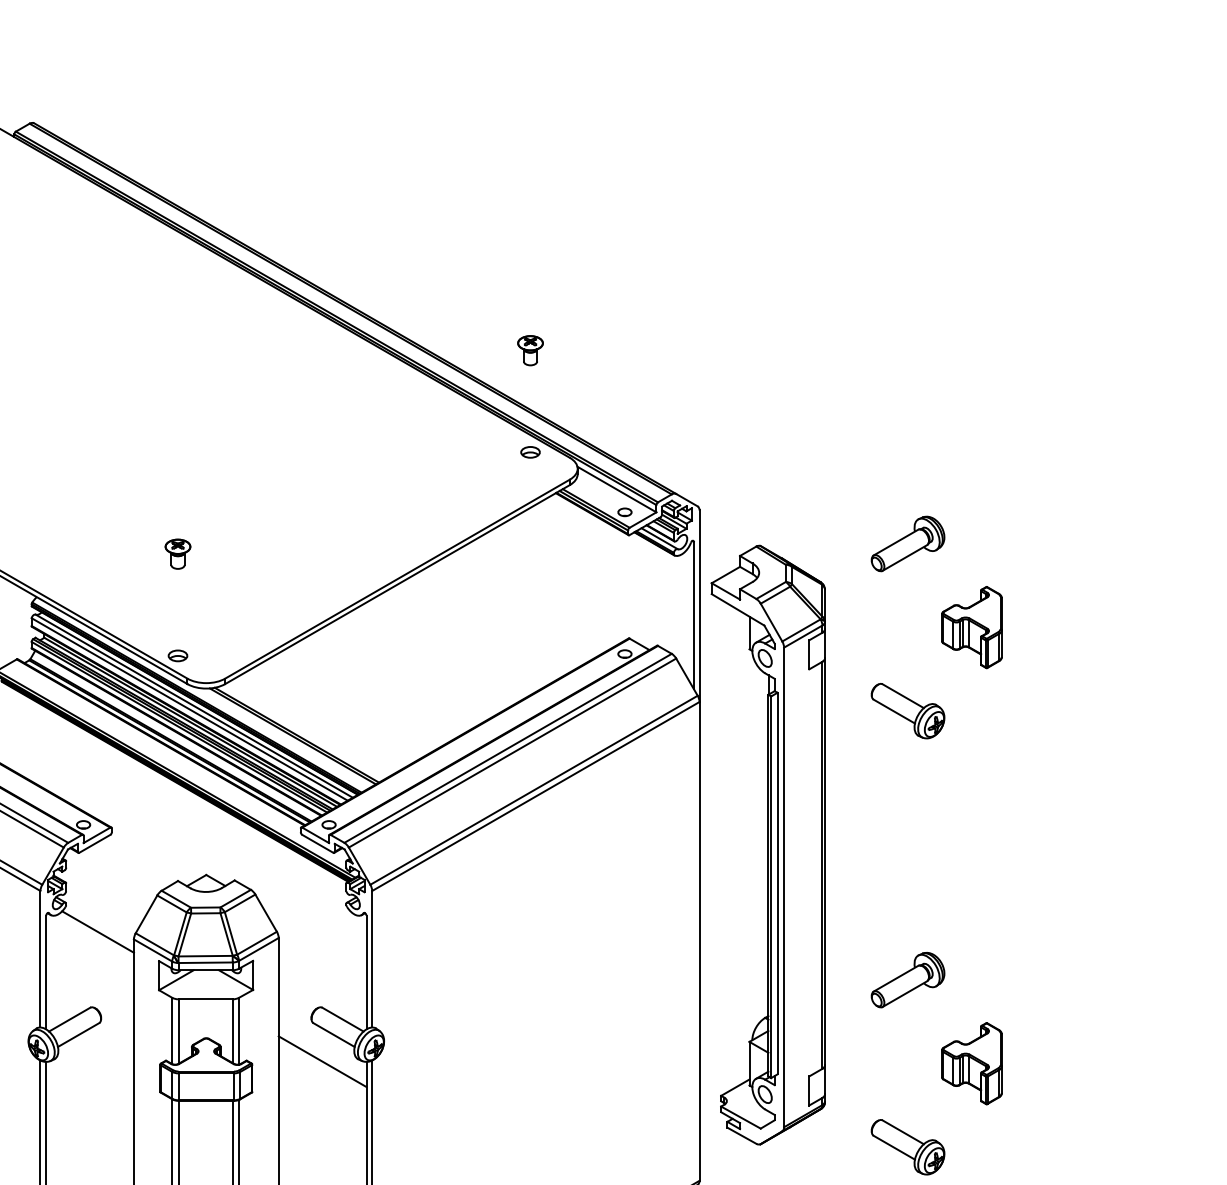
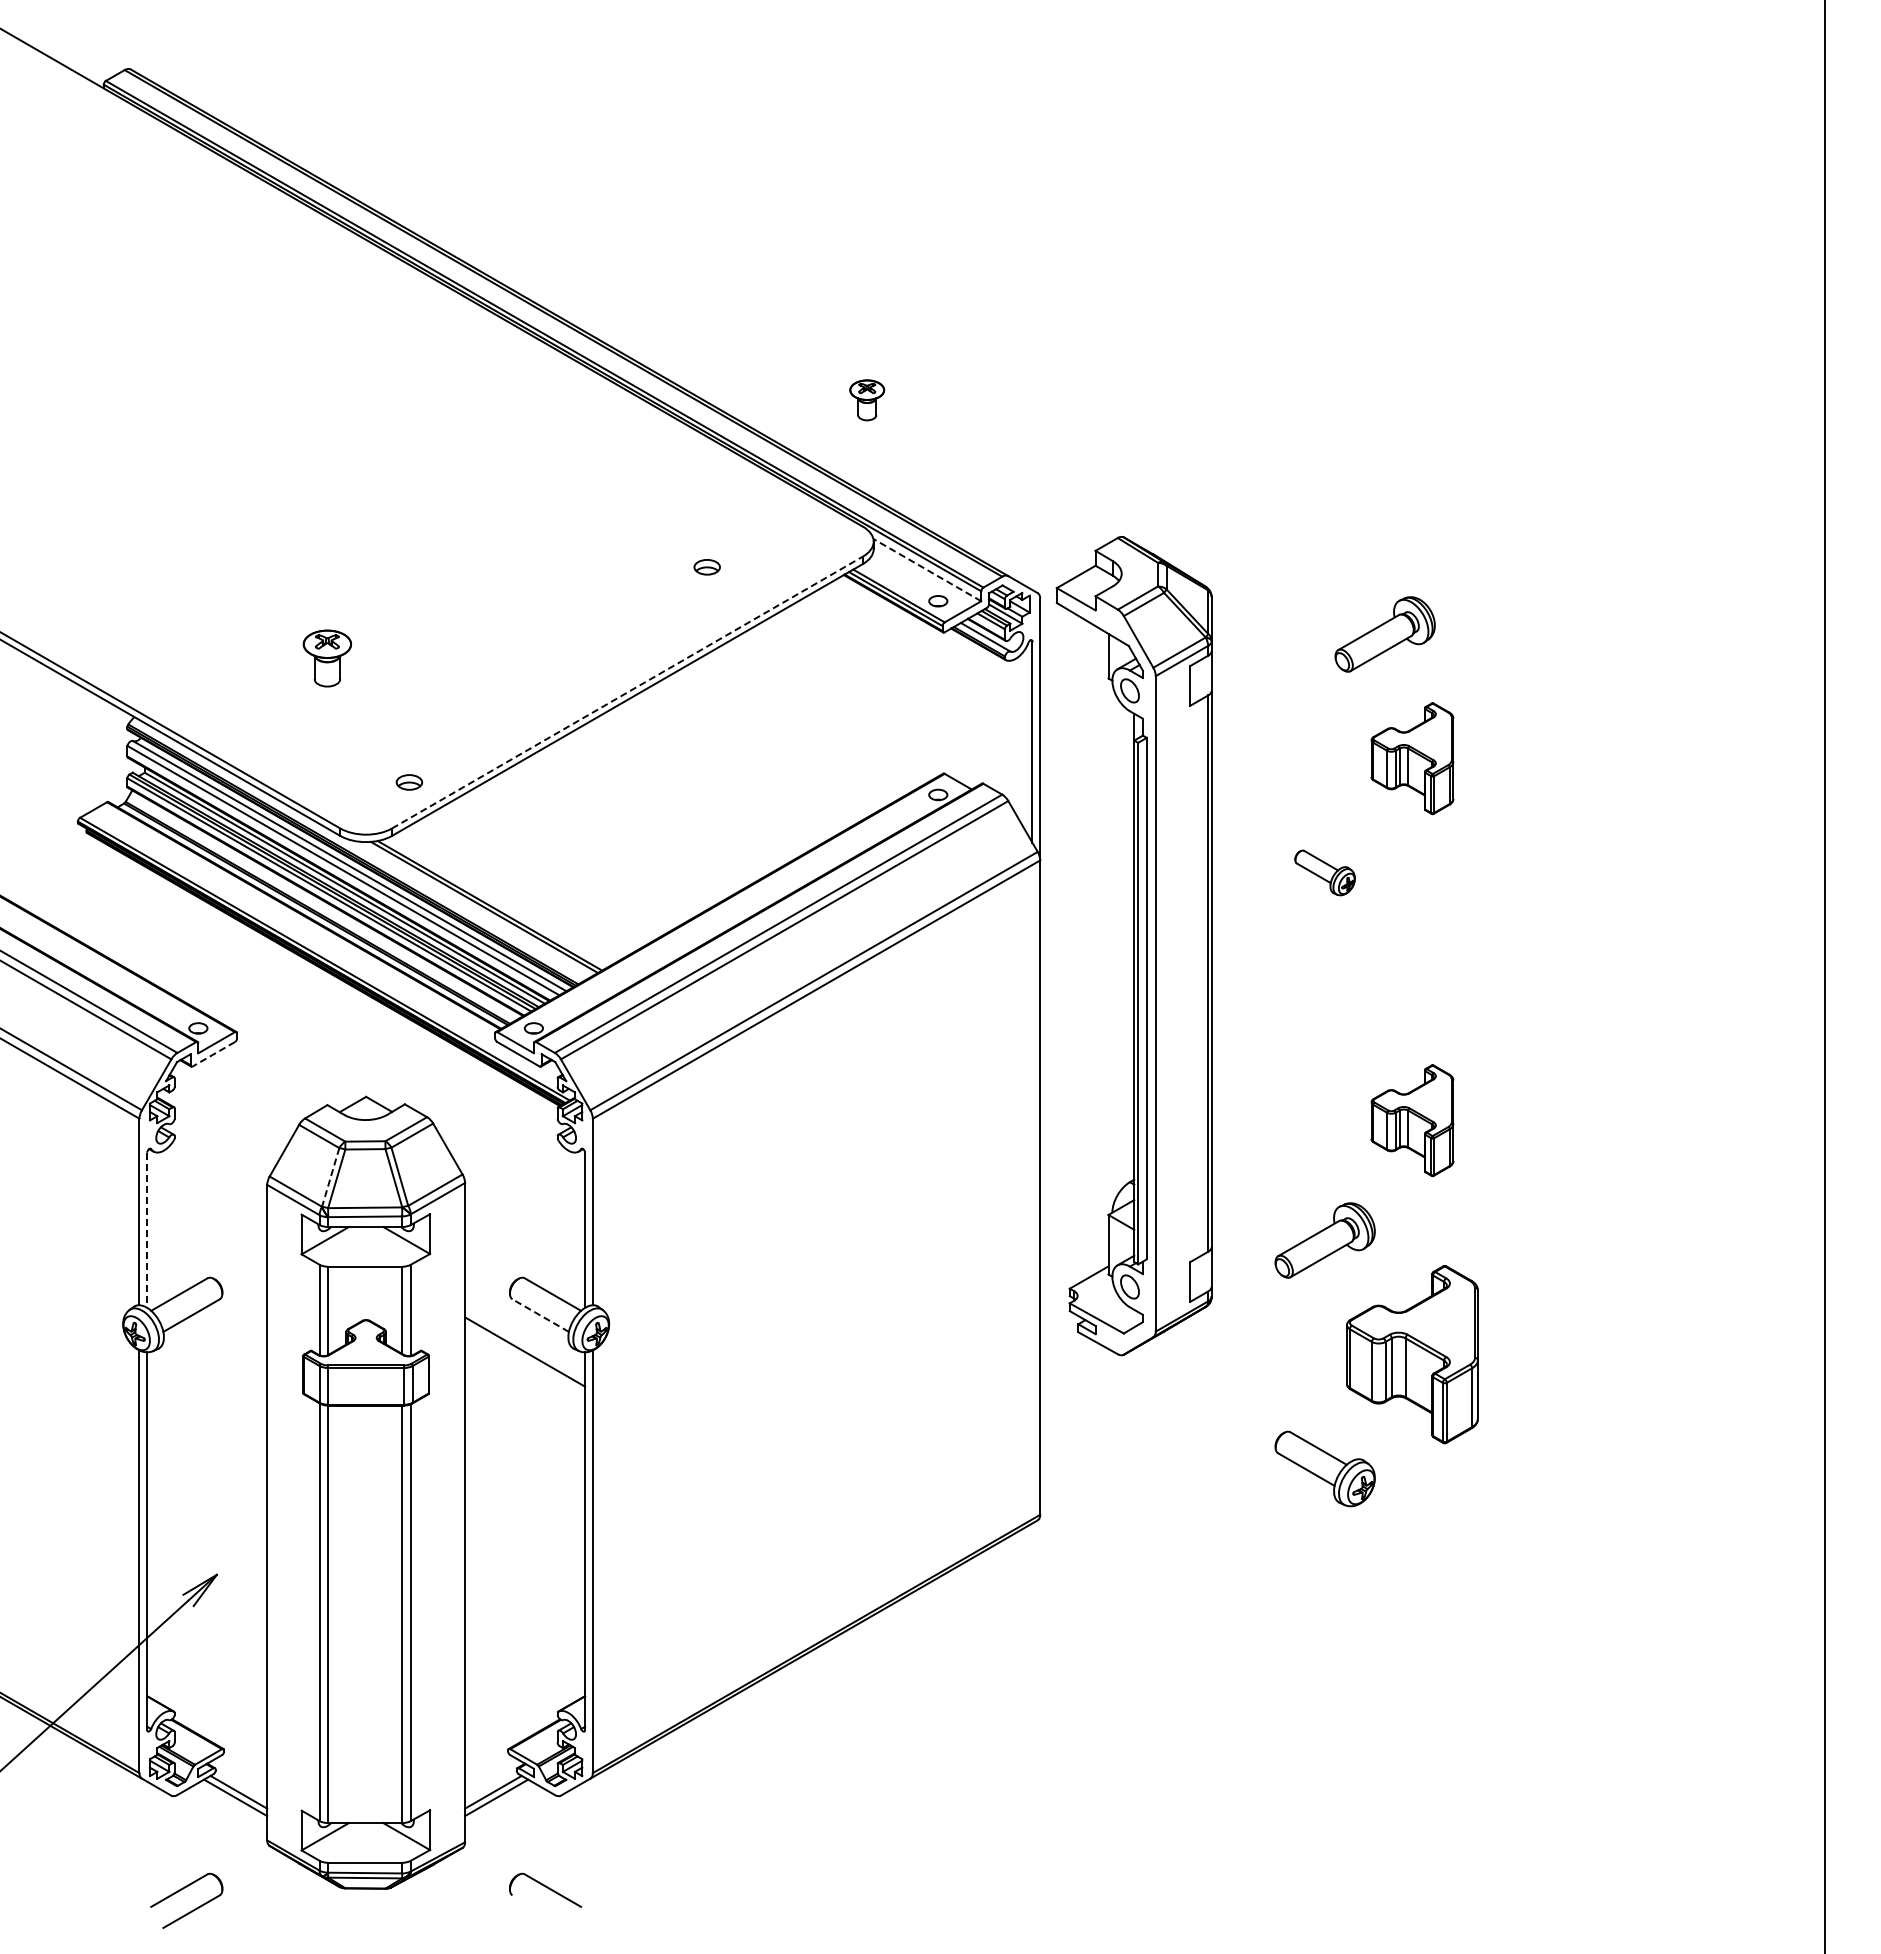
part: (530, 350) -> (867, 400), moved
part: (529, 452) -> (706, 567), moved
line: (616, 489) -> (926, 569), solid -> dashed
part: (907, 543) -> (1384, 634), moved
part: (178, 554) -> (327, 658), size x1.4
line: (397, 579) -> (627, 692), solid -> dashed
part: (178, 655) -> (409, 782), moved
part: (907, 710) -> (1324, 872), size x0.6
line: (94, 843) -> (213, 1054), solid -> dashed
part: (767, 845) -> (1133, 946), moved
part: (971, 892) -> (1412, 1120), added
line: (98, 931) -> (218, 1174), removed
line: (180, 933) -> (330, 1177), solid -> dashed
line: (46, 972) -> (147, 1230), solid -> dashed
line: (333, 1034) -> (540, 1315), solid -> dashed
part: (971, 1063) -> (1412, 1354), size x1.6

